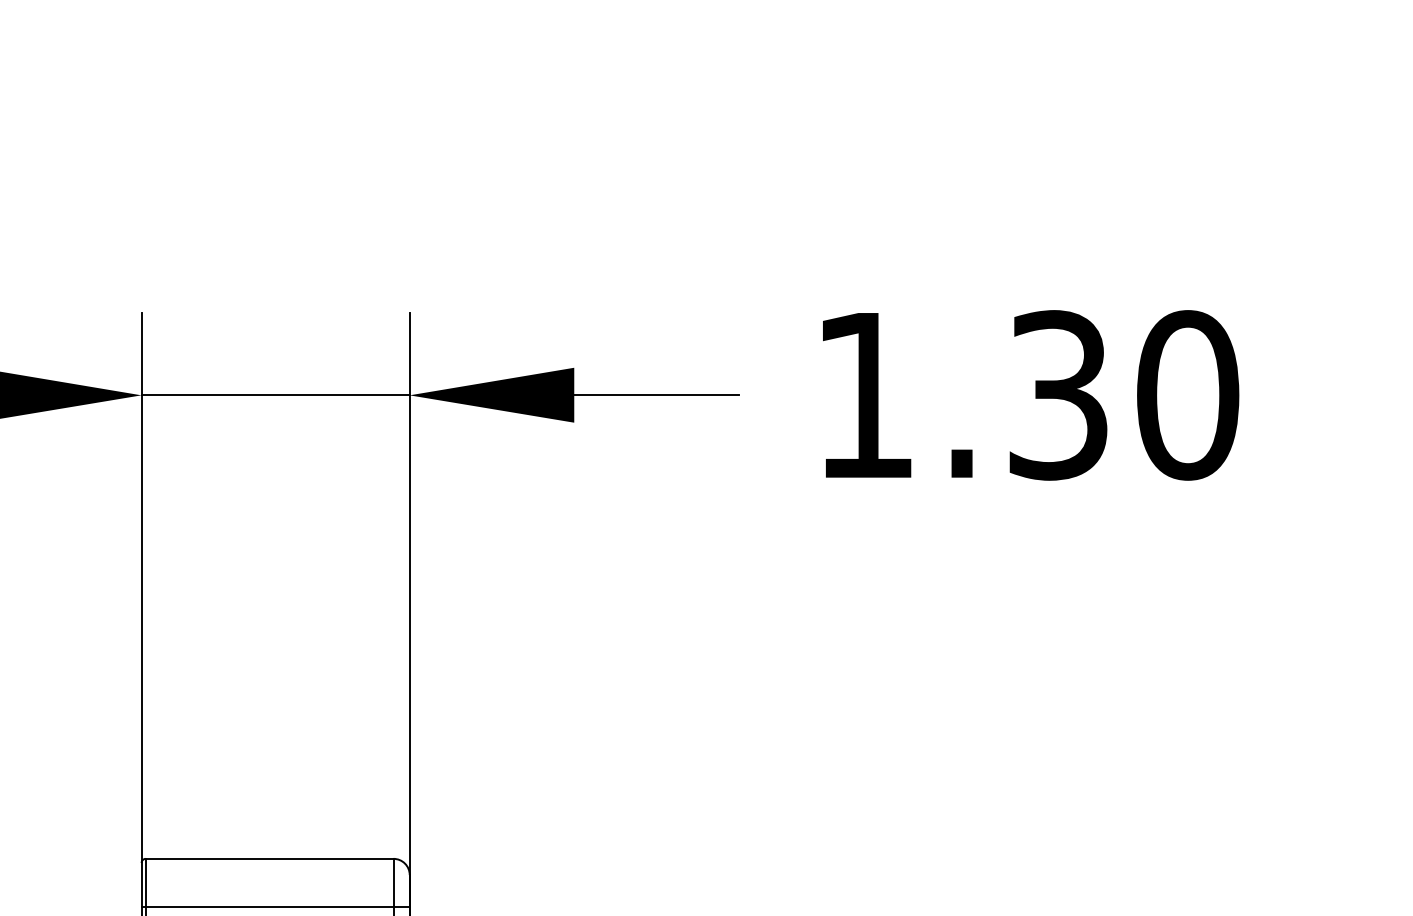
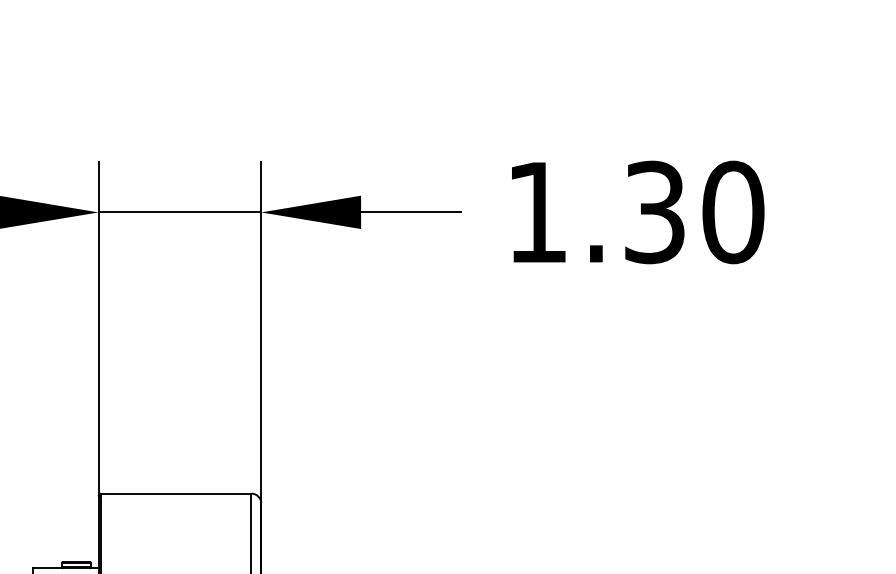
line: (274, 908) -> (179, 523), removed

